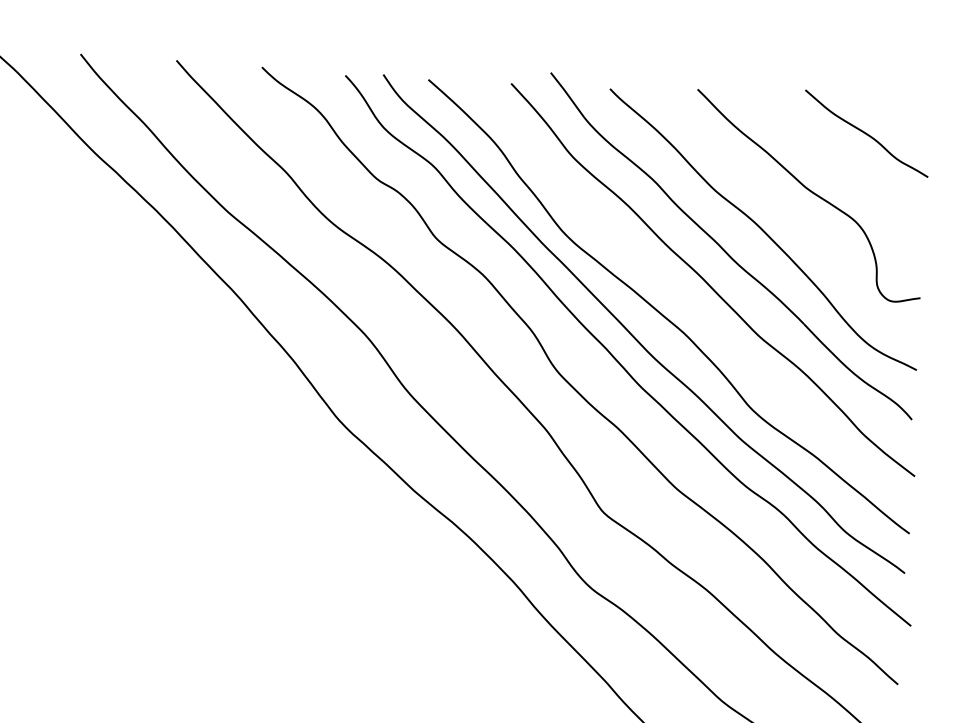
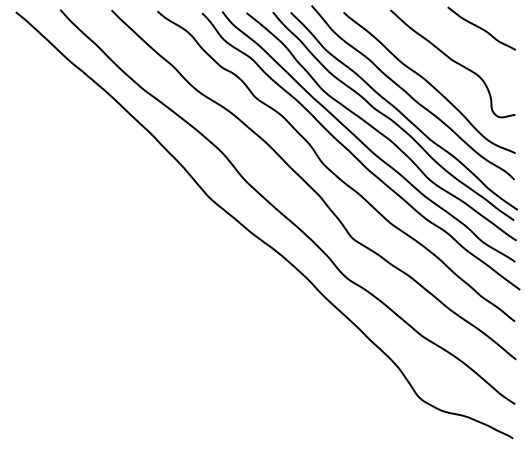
curve: (688, 292) -> (391, 118), added

